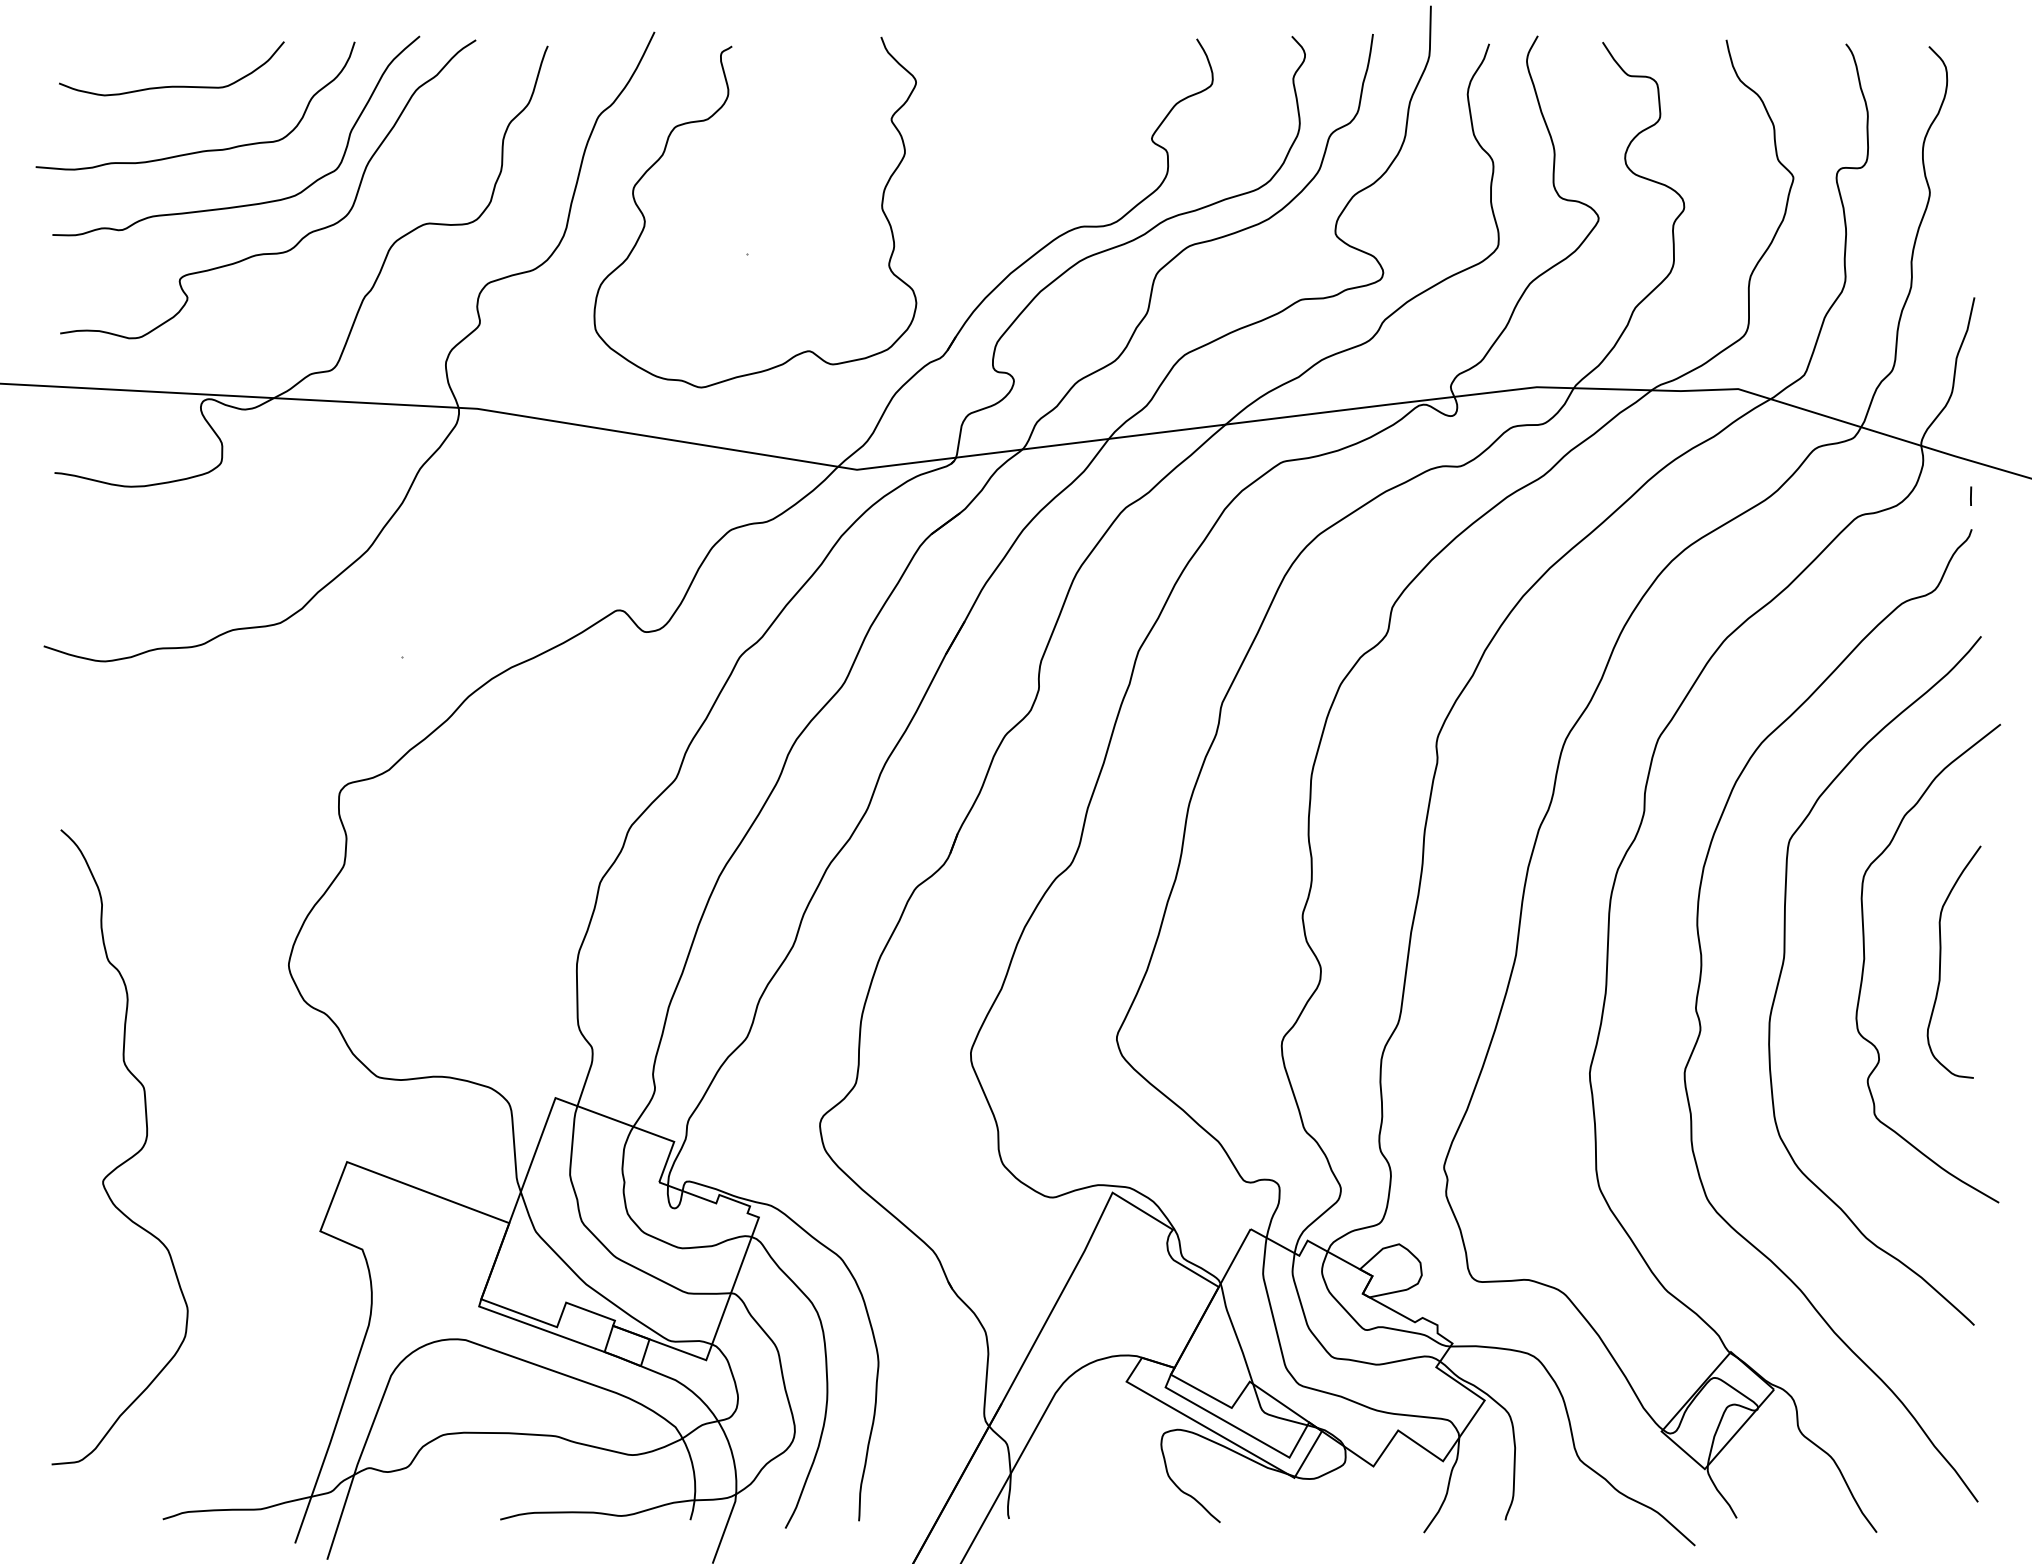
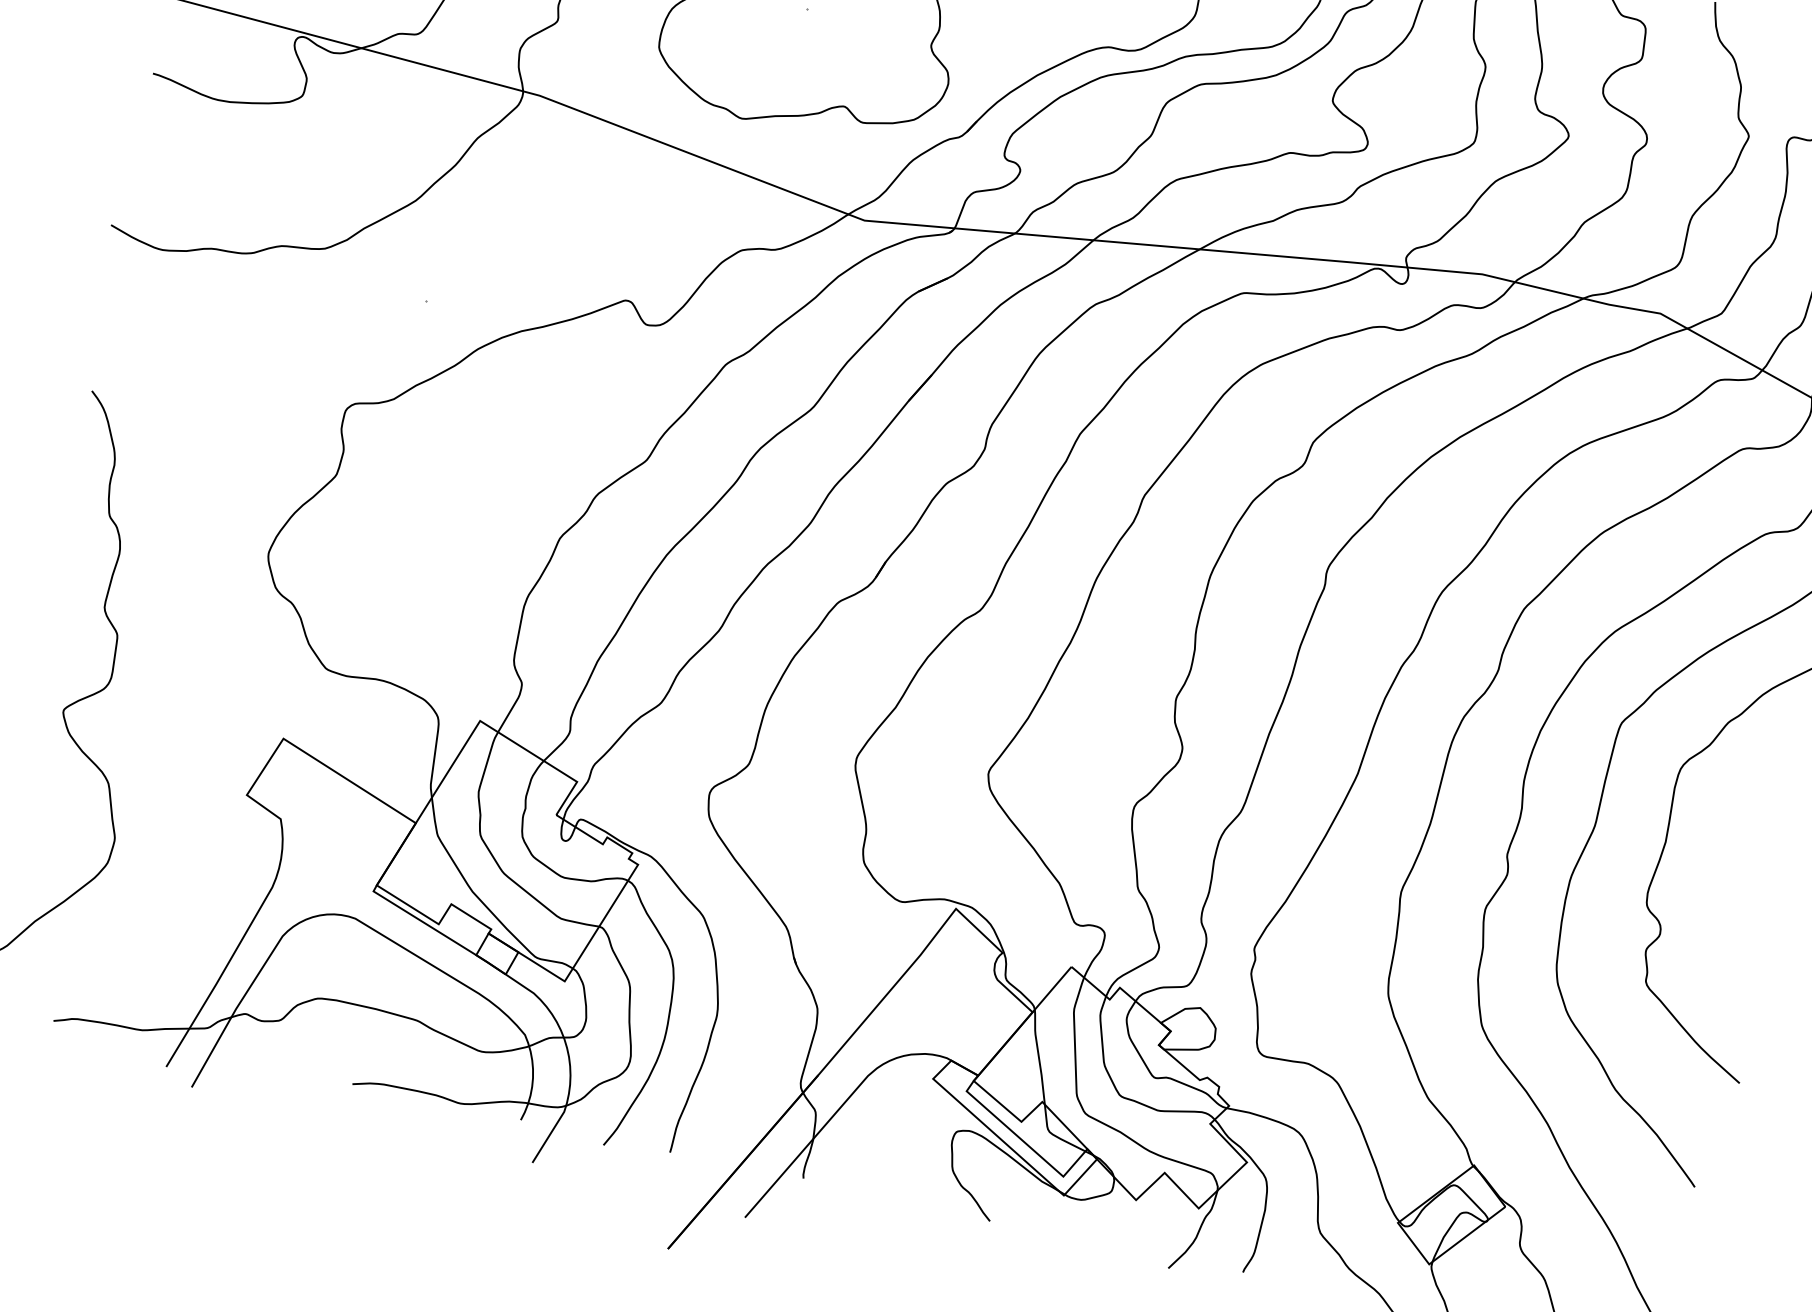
curve: (1941, 960) -> (1733, 857), removed

